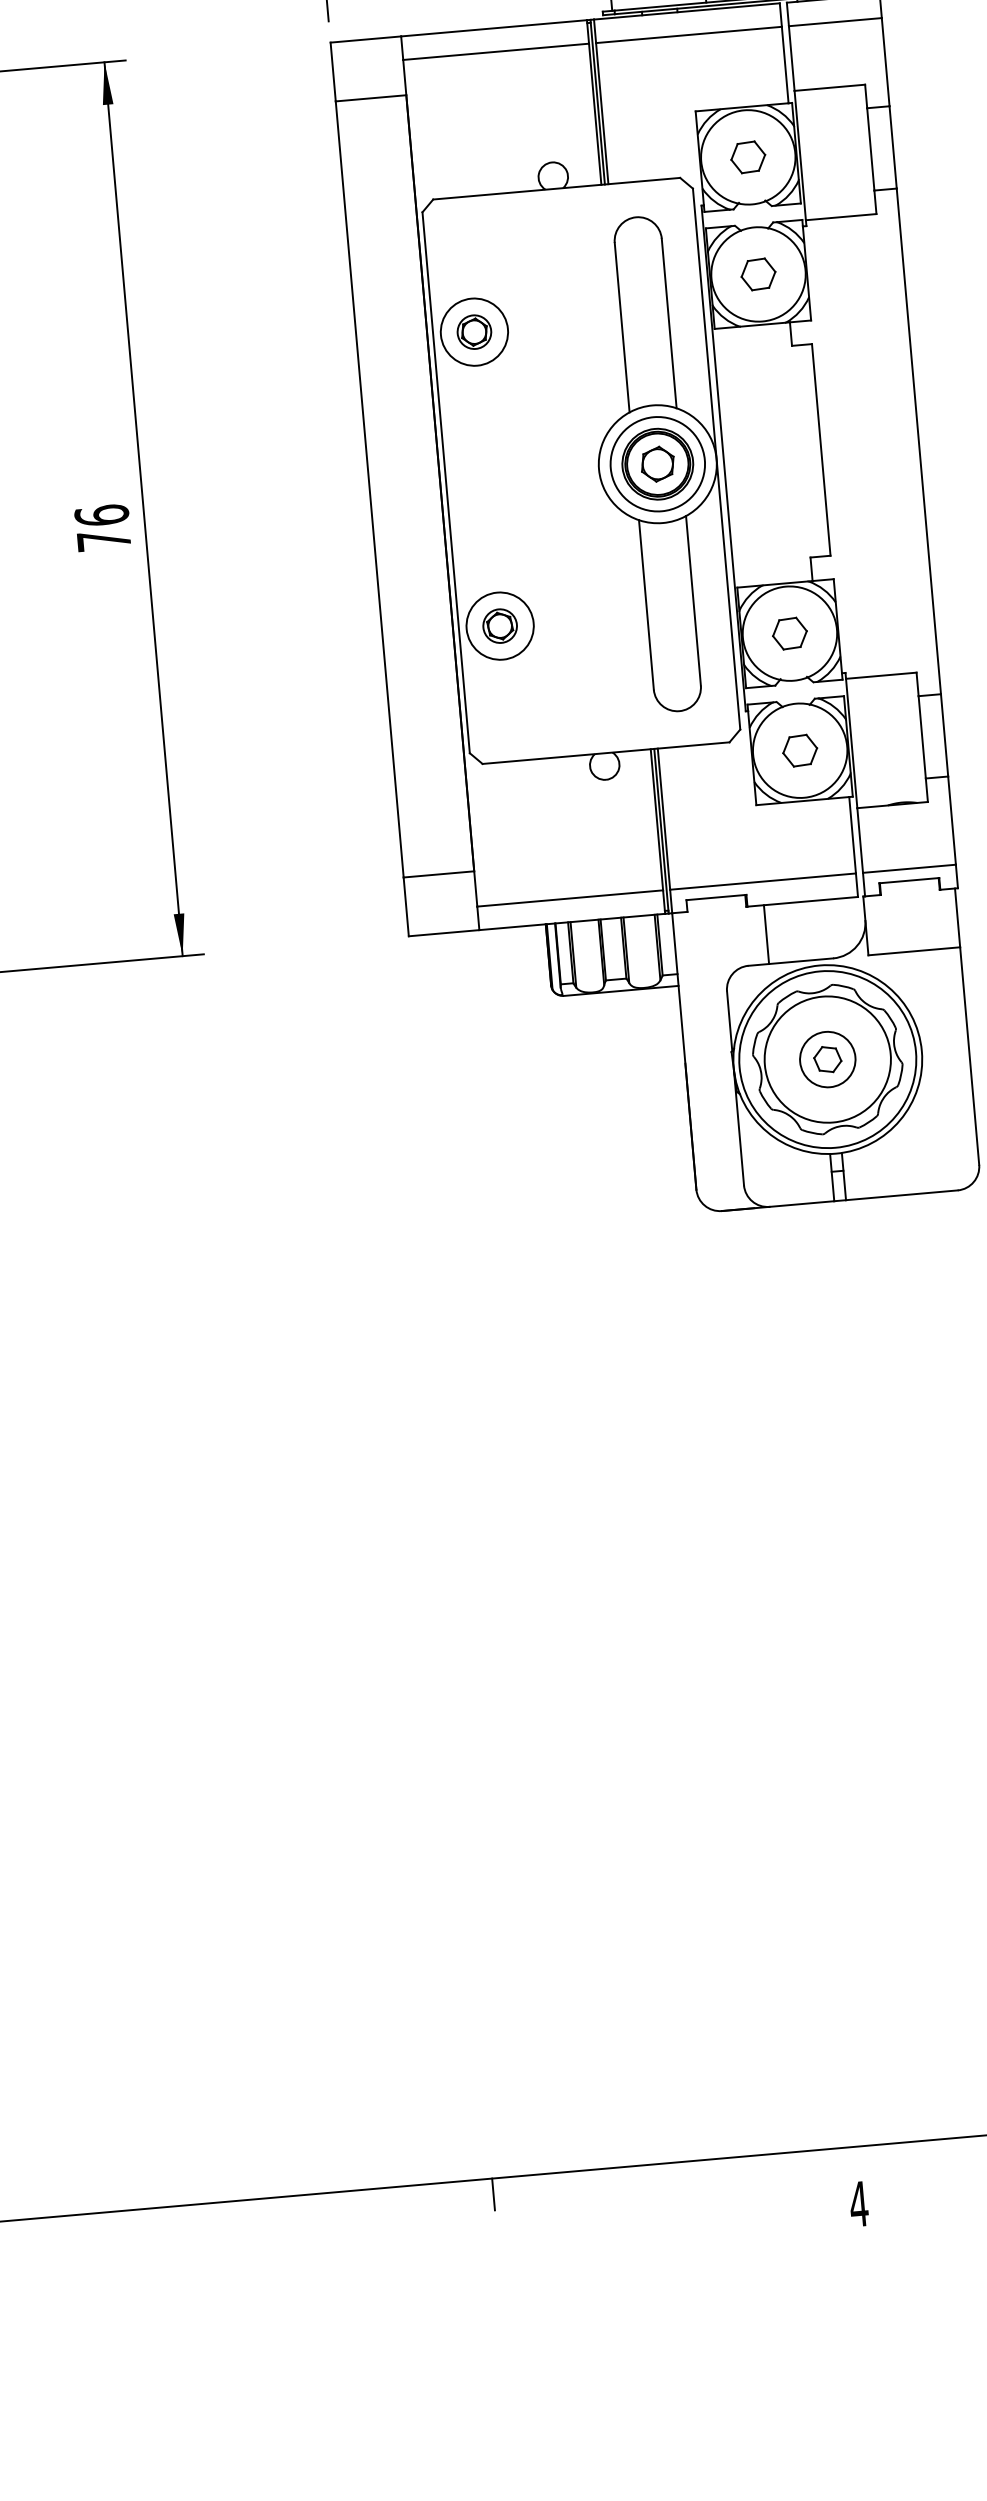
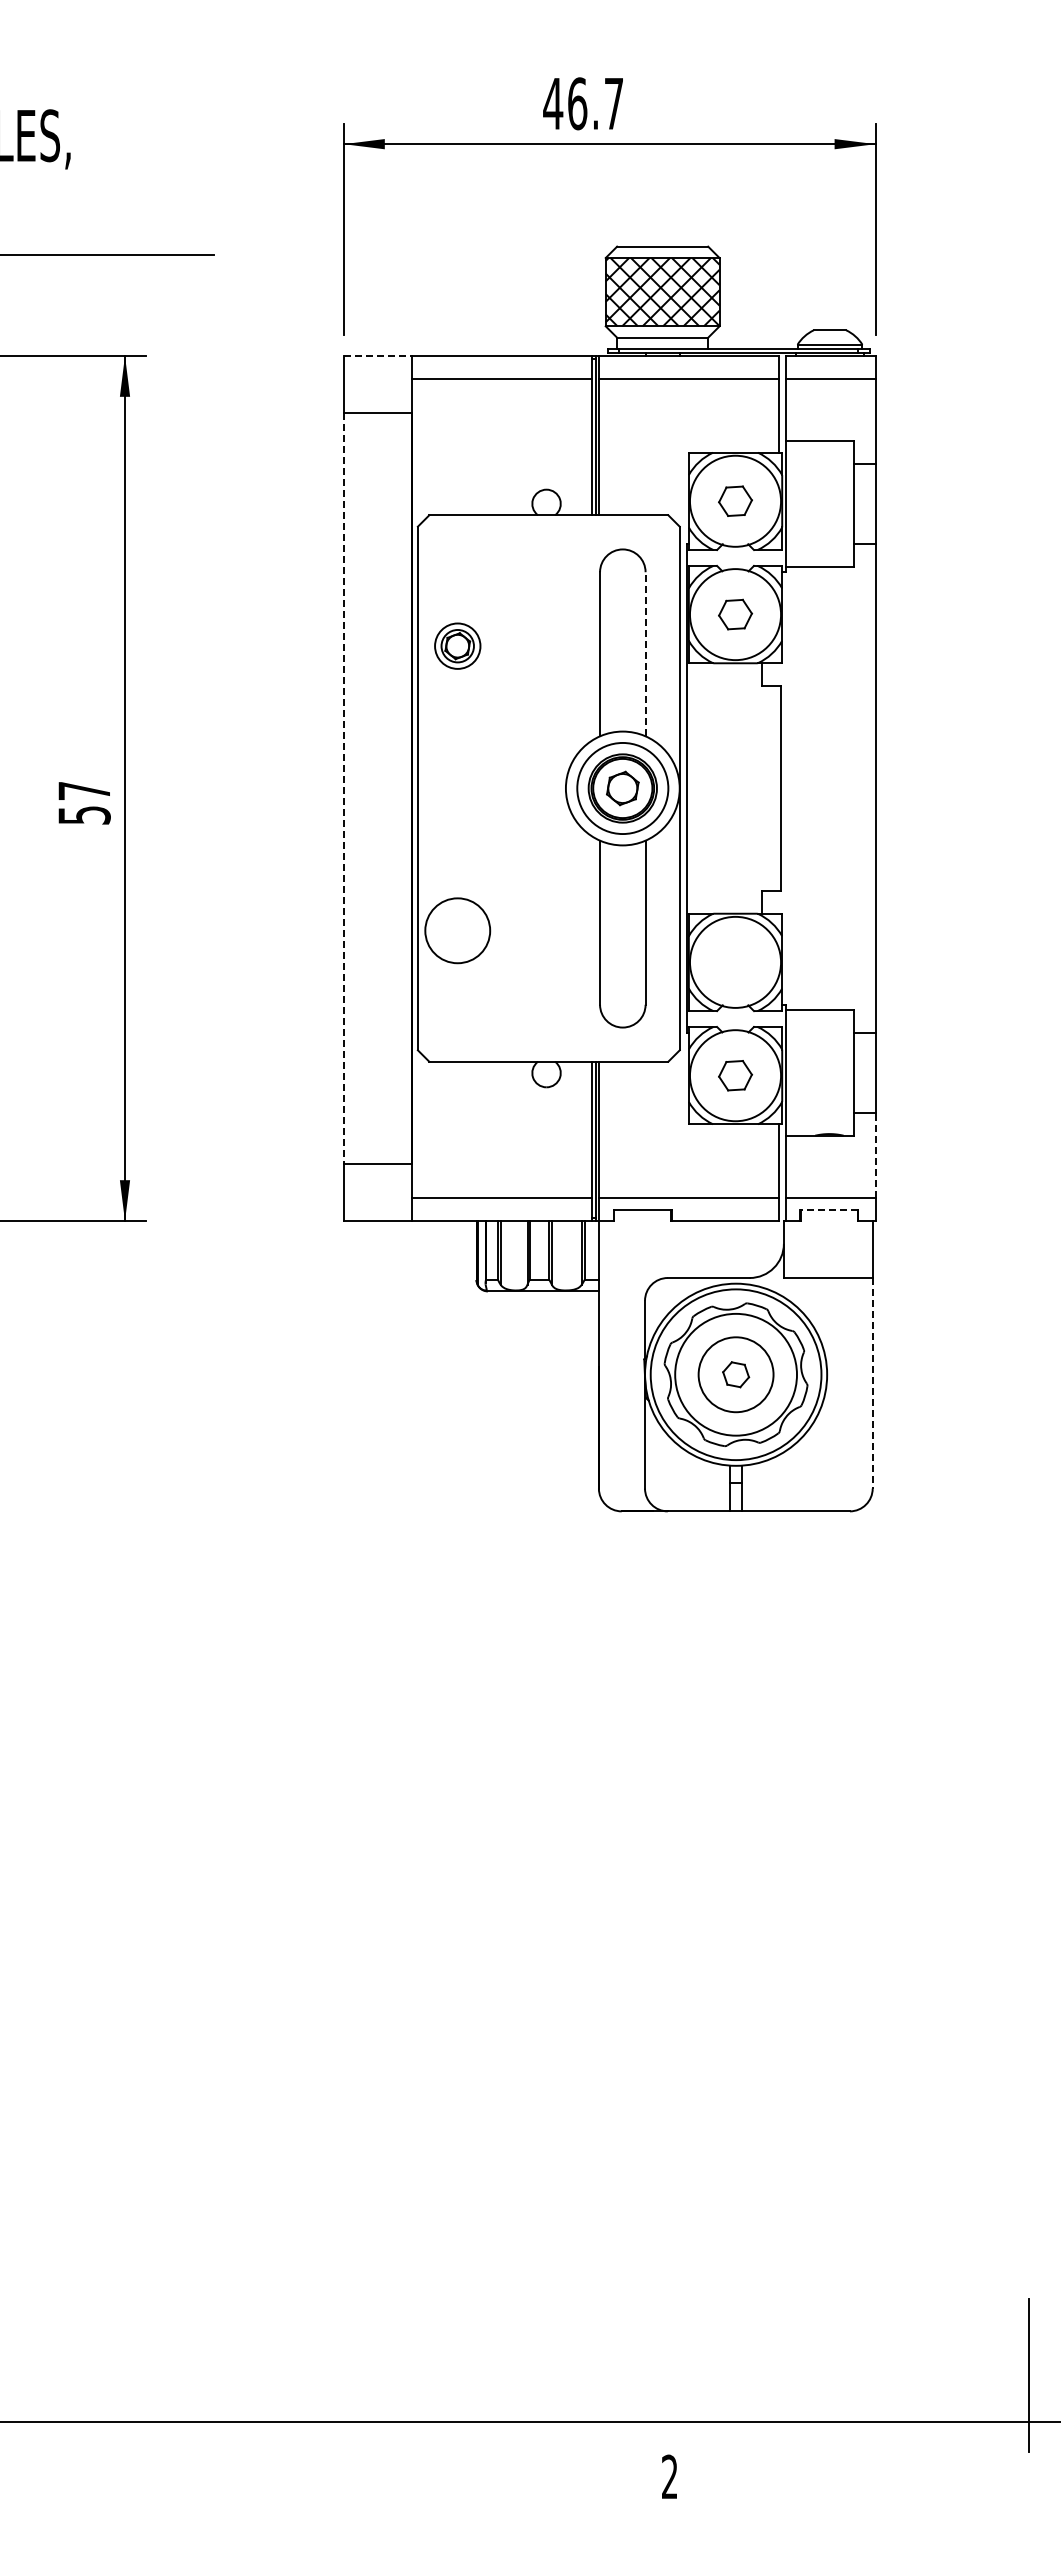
line: (366, 39) -> (378, 355), solid -> dashed
line: (669, 322) -> (645, 653), solid -> dashed
circle: (474, 331) -> (457, 645), size x0.7
line: (369, 489) -> (343, 788), solid -> dashed
text: (103, 527) -> (84, 802), 76 -> 57
part: (499, 625) -> (457, 930), removed
part: (789, 633) -> (735, 962), removed
line: (951, 820) -> (875, 1155), solid -> dashed
line: (908, 880) -> (828, 1209), solid -> dashed
line: (766, 934) -> (687, 1249), removed
line: (969, 1056) -> (872, 1383), solid -> dashed
circle: (827, 1059) -> (735, 1374), size x1.4
line: (493, 2193) -> (319, 2436), removed
text: (858, 2203) -> (669, 2476), 4 -> 2

